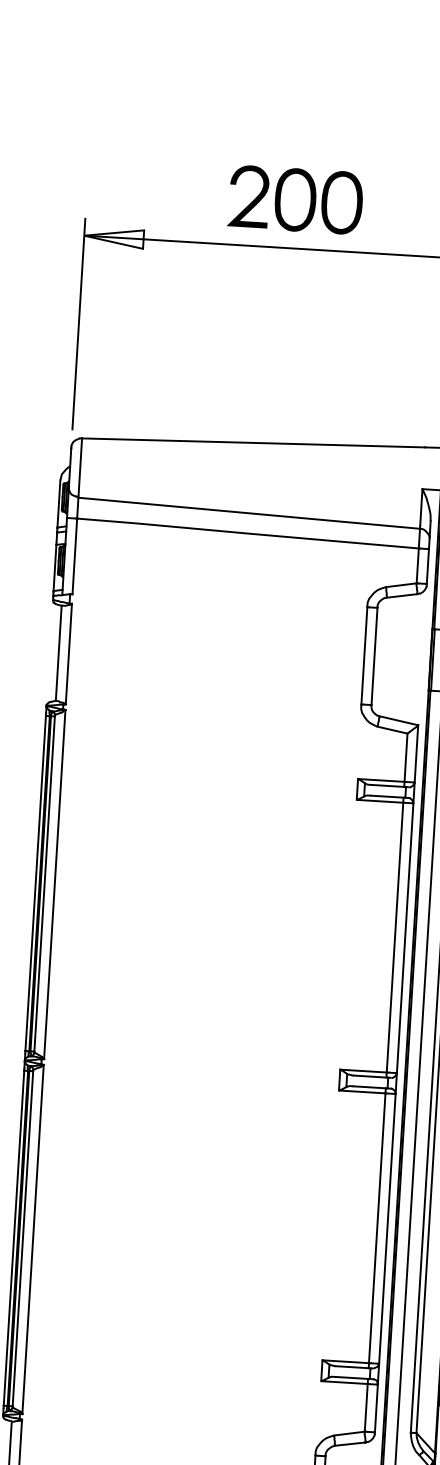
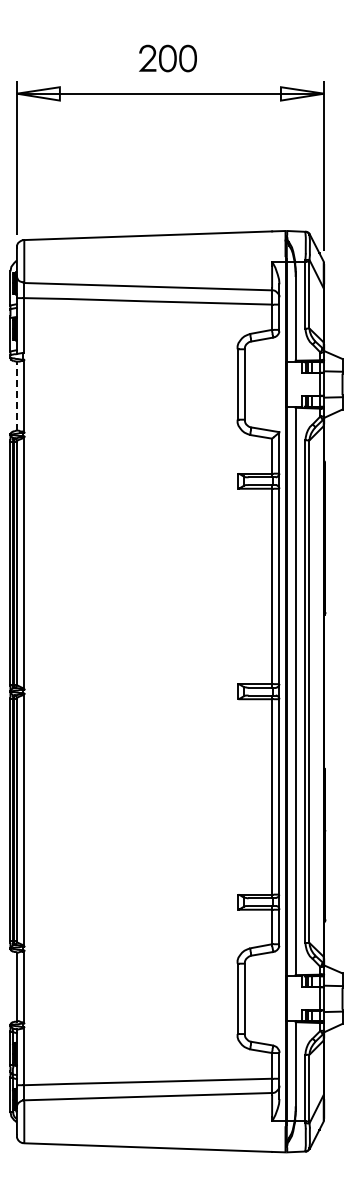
part: (295, 199) -> (167, 58), size x0.6
line: (58, 653) -> (16, 396), solid -> dashed

